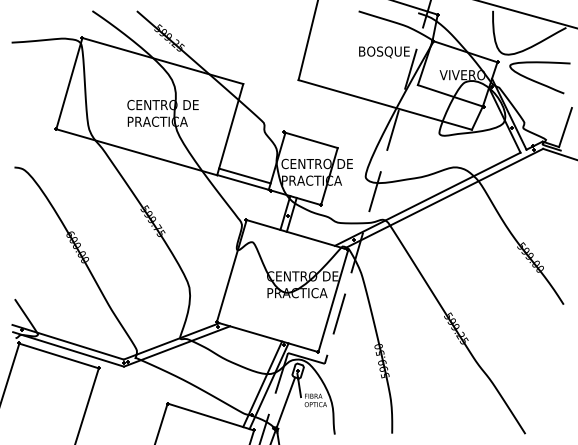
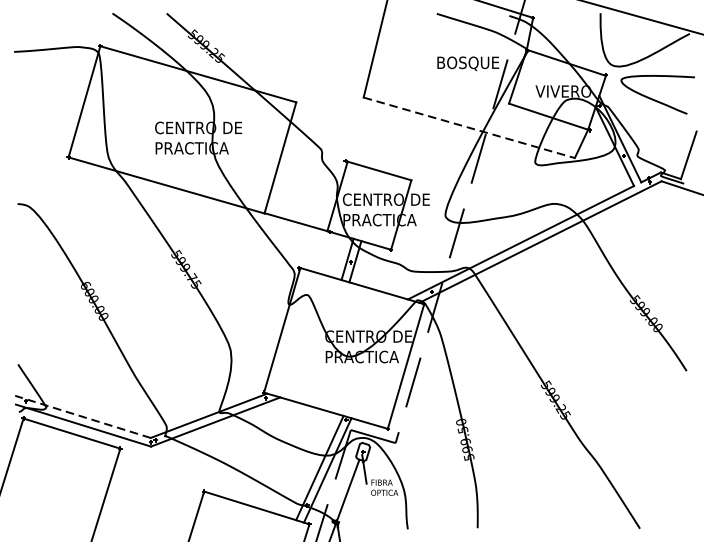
line: (385, 105) -> (469, 128), solid -> dashed
line: (244, 175) -> (297, 213), removed
line: (67, 342) -> (82, 417), solid -> dashed

